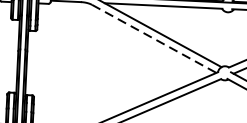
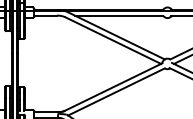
line: (154, 38) -> (113, 40), dashed -> solid

